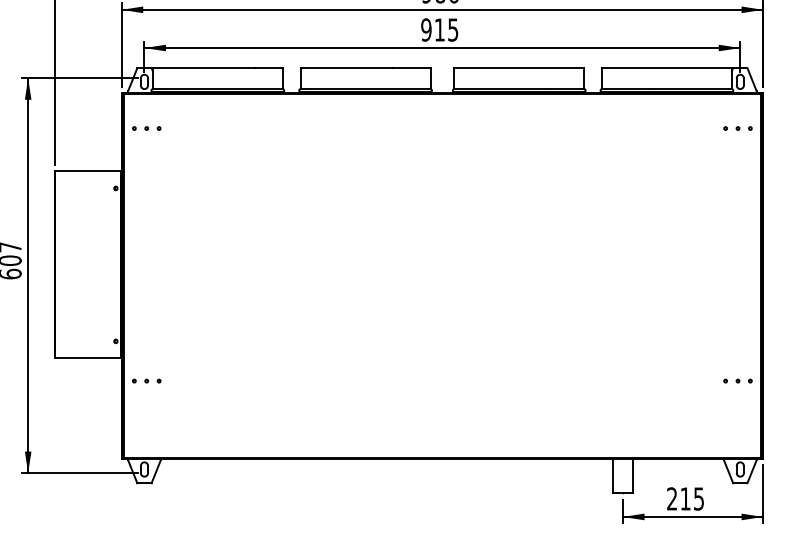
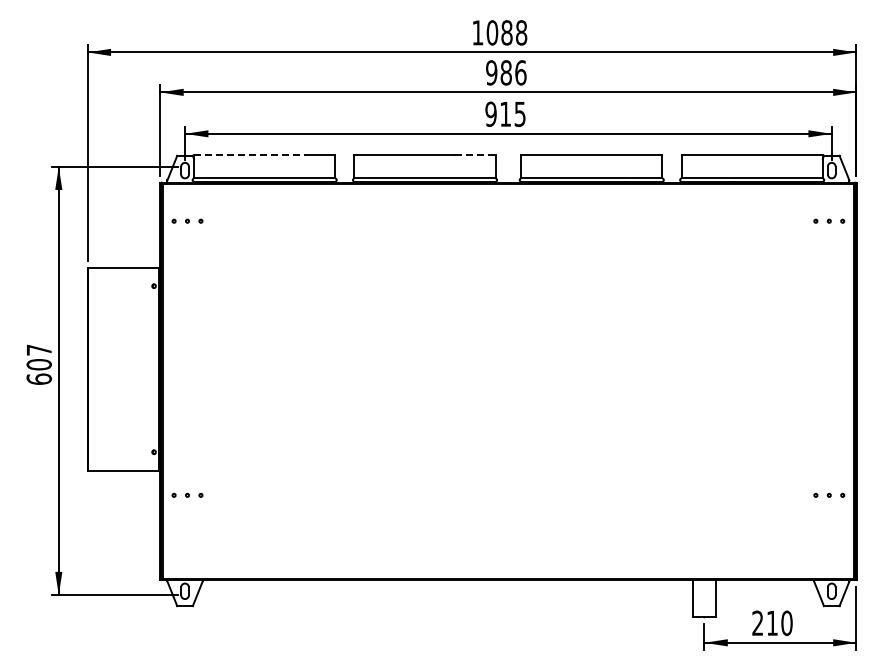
line: (203, 67) -> (249, 155), solid -> dashed
line: (412, 67) -> (475, 155), solid -> dashed
text: (698, 499) -> (786, 623), 215 -> 210

